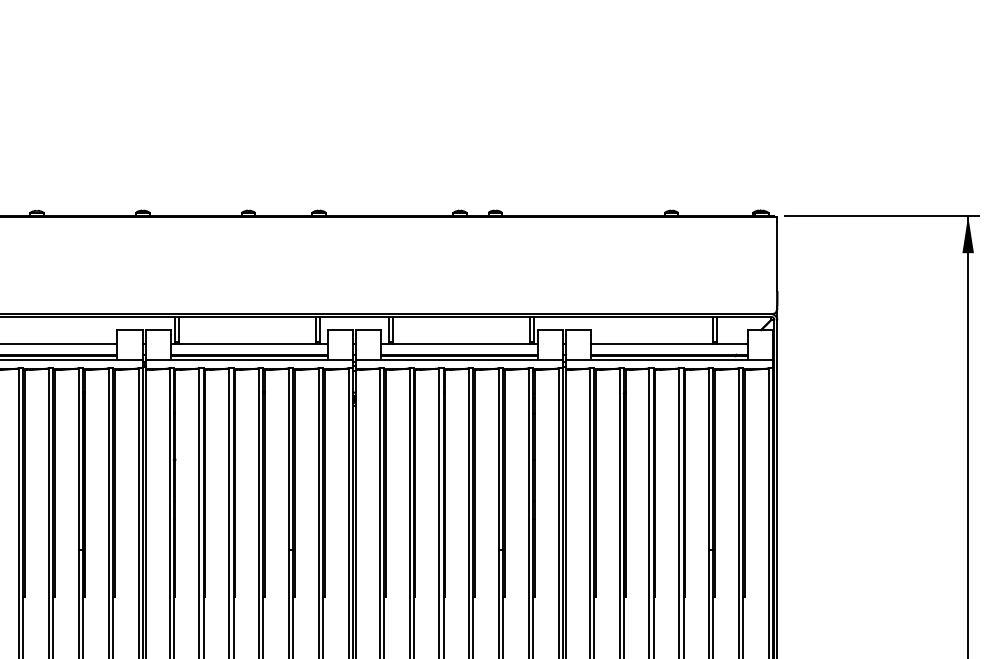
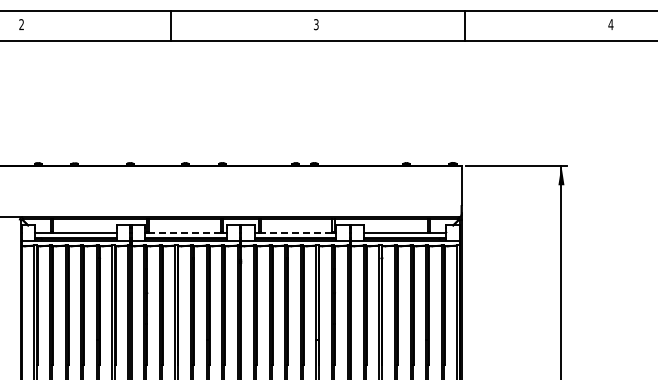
line: (246, 343) -> (184, 232), solid -> dashed
line: (461, 343) -> (296, 232), solid -> dashed

